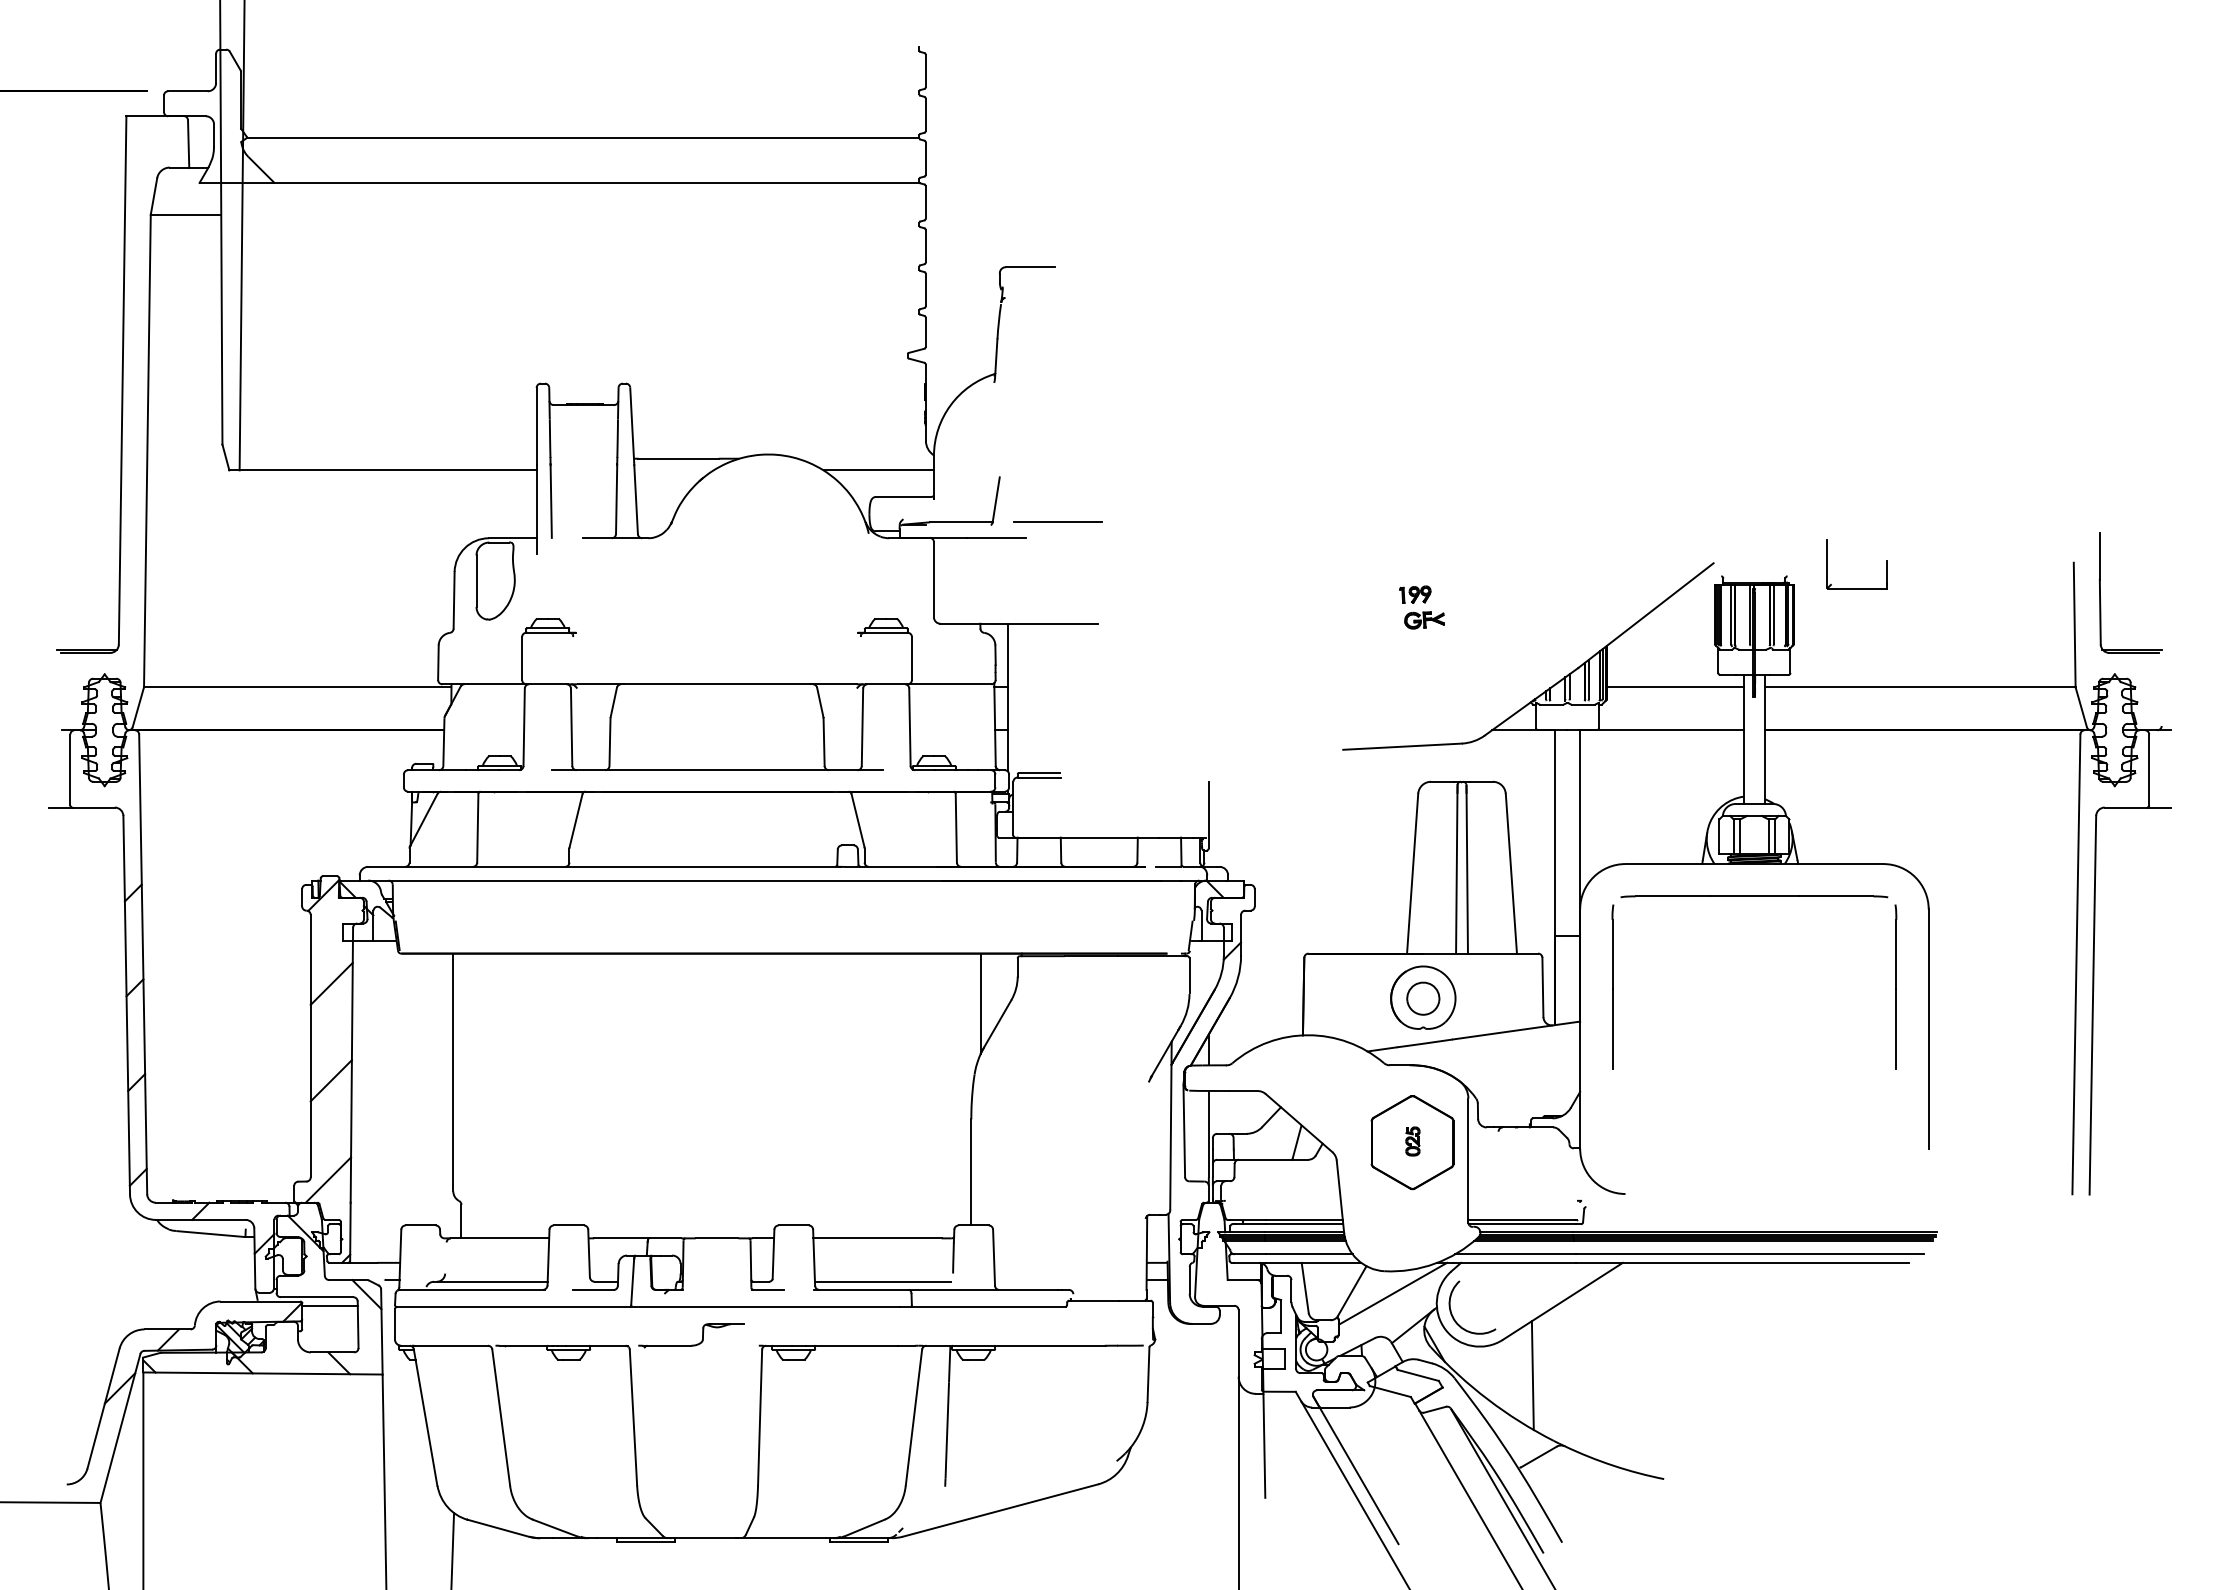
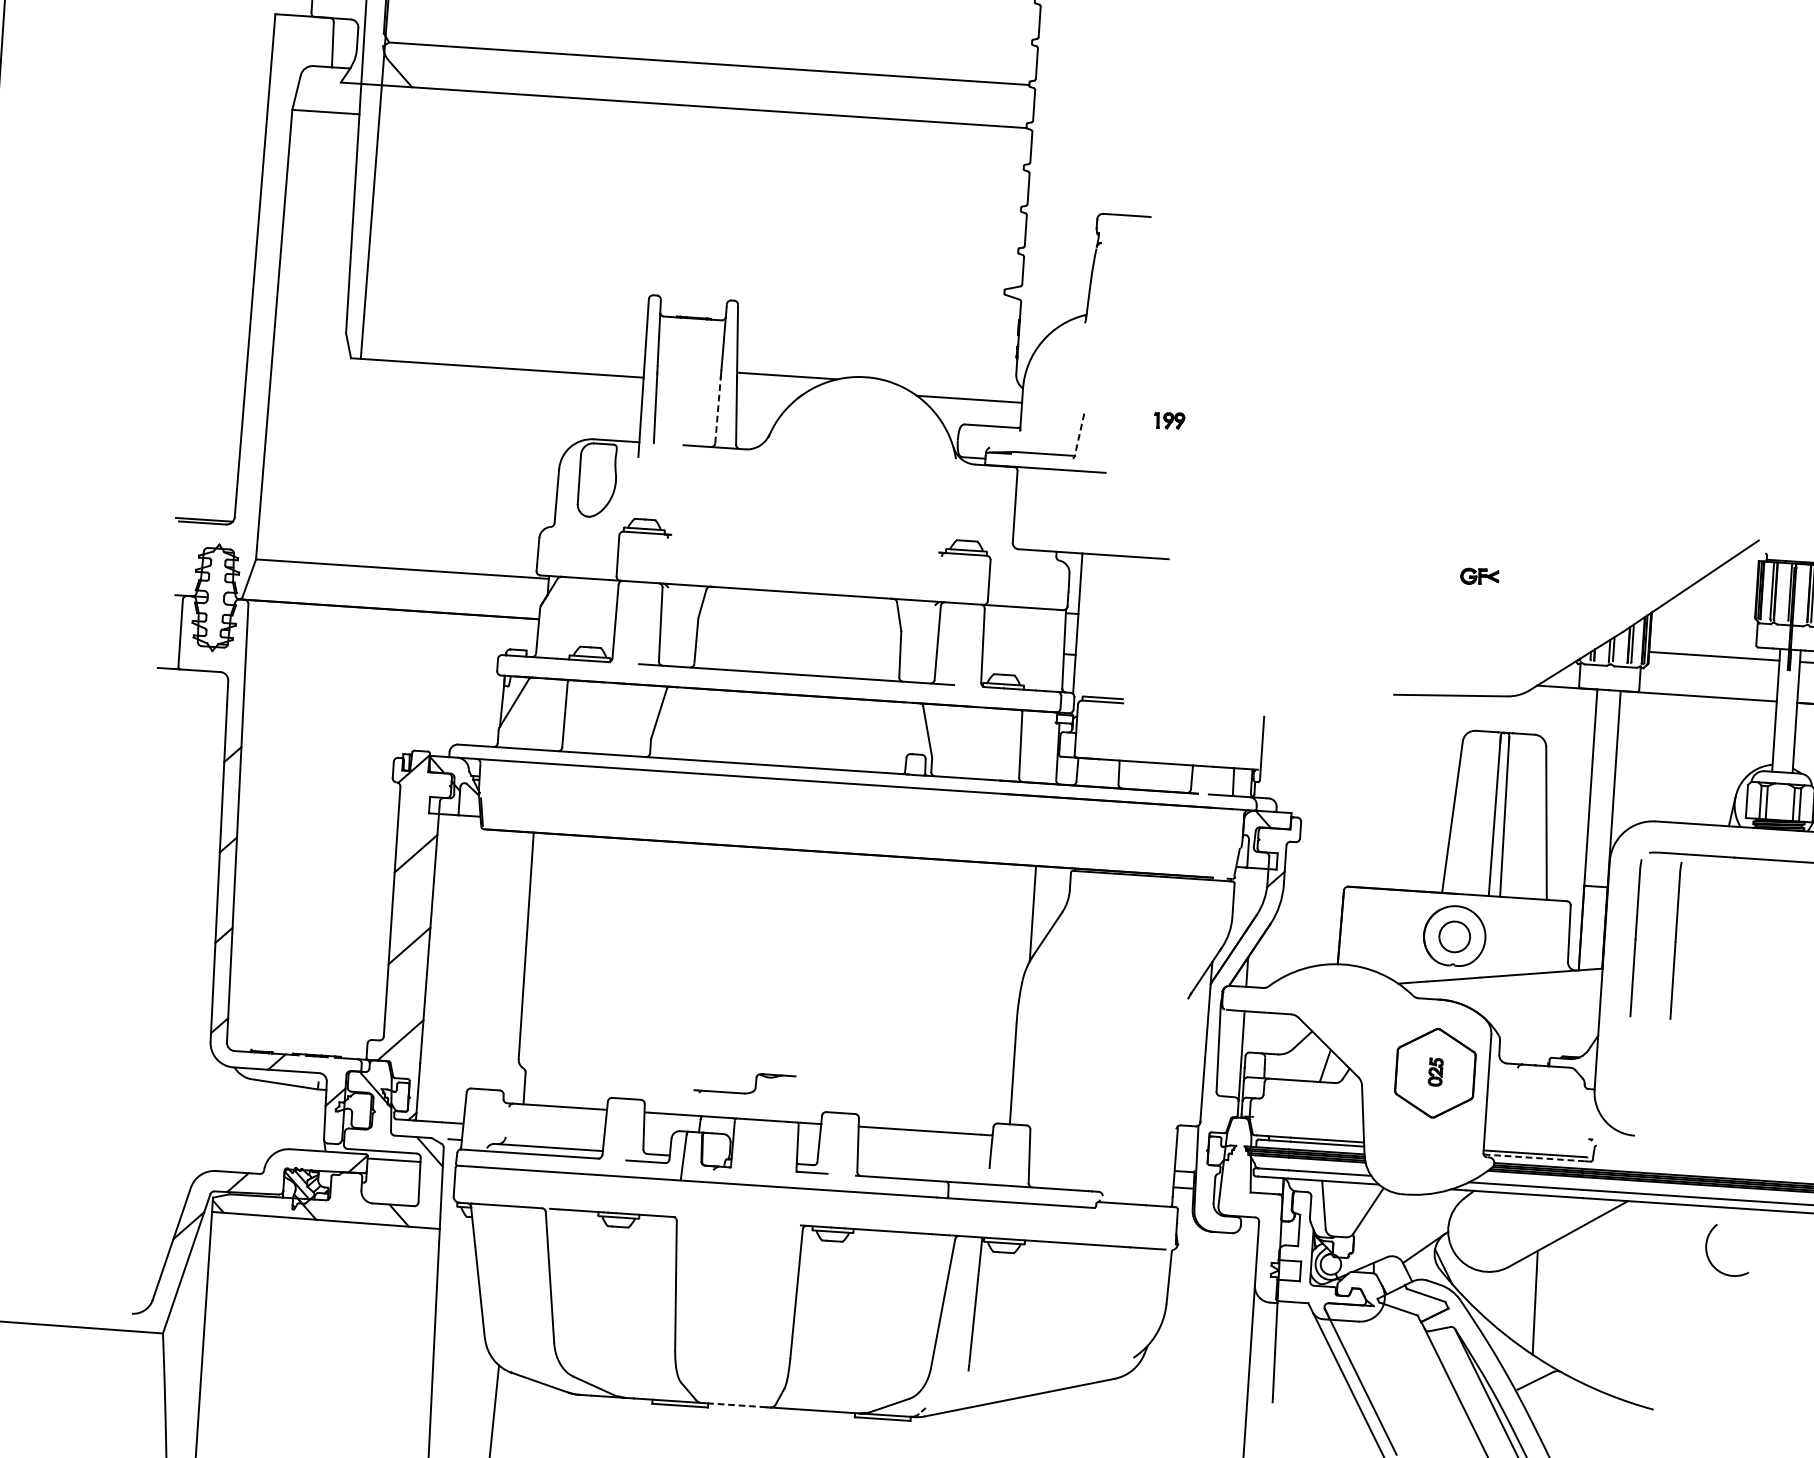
line: (616, 499) -> (717, 410), solid -> dashed
line: (996, 499) -> (1079, 434), solid -> dashed
line: (1058, 522) -> (1137, 460), removed
part: (1415, 594) -> (1169, 420), moved
part: (1654, 986) -> (1675, 939), added
line: (1522, 1224) -> (1534, 1158), solid -> dashed
line: (882, 1281) -> (921, 1172), removed
line: (1393, 1293) -> (1407, 1215), removed
arc: (1453, 1315) -> (1709, 1256), moved
part: (691, 1344) -> (744, 1092), moved
line: (705, 1538) -> (736, 1405), solid -> dashed

